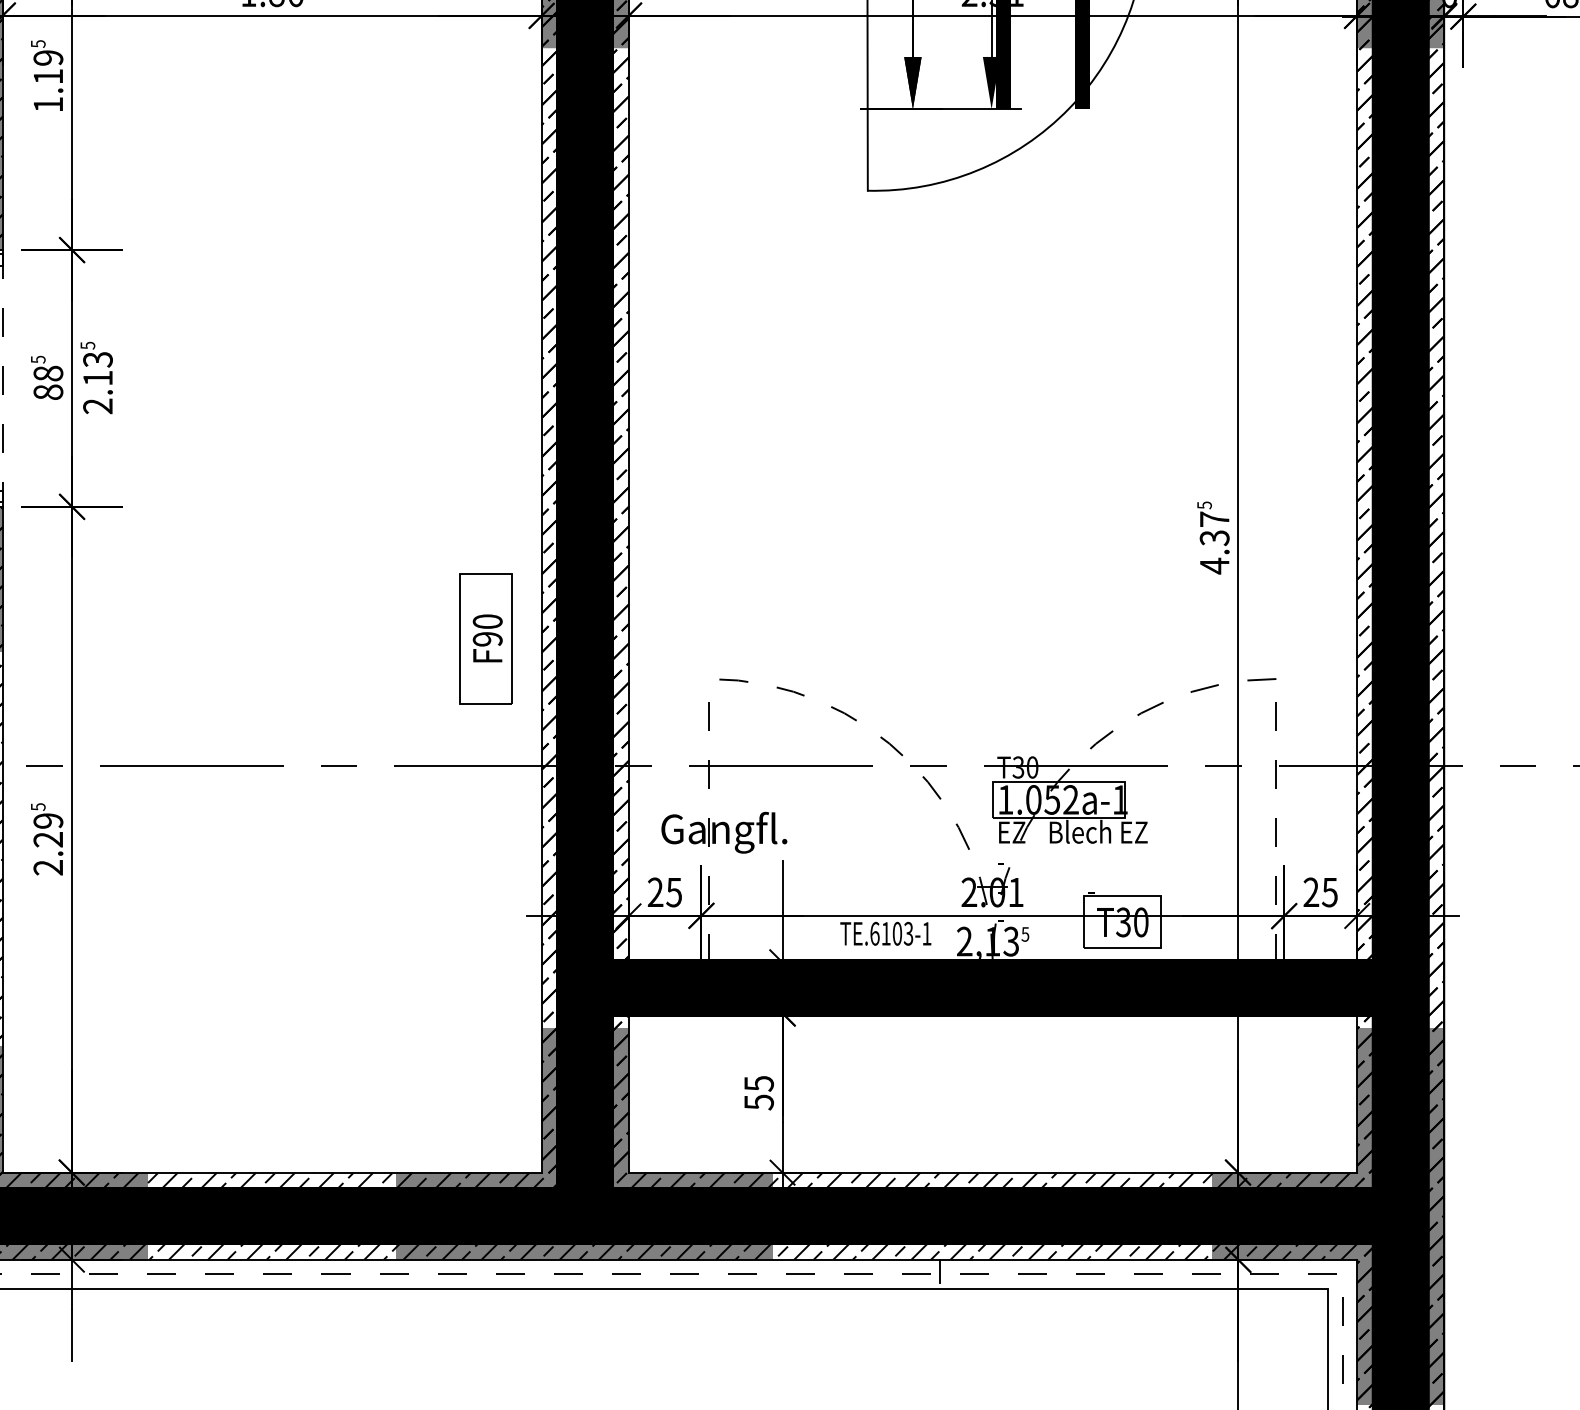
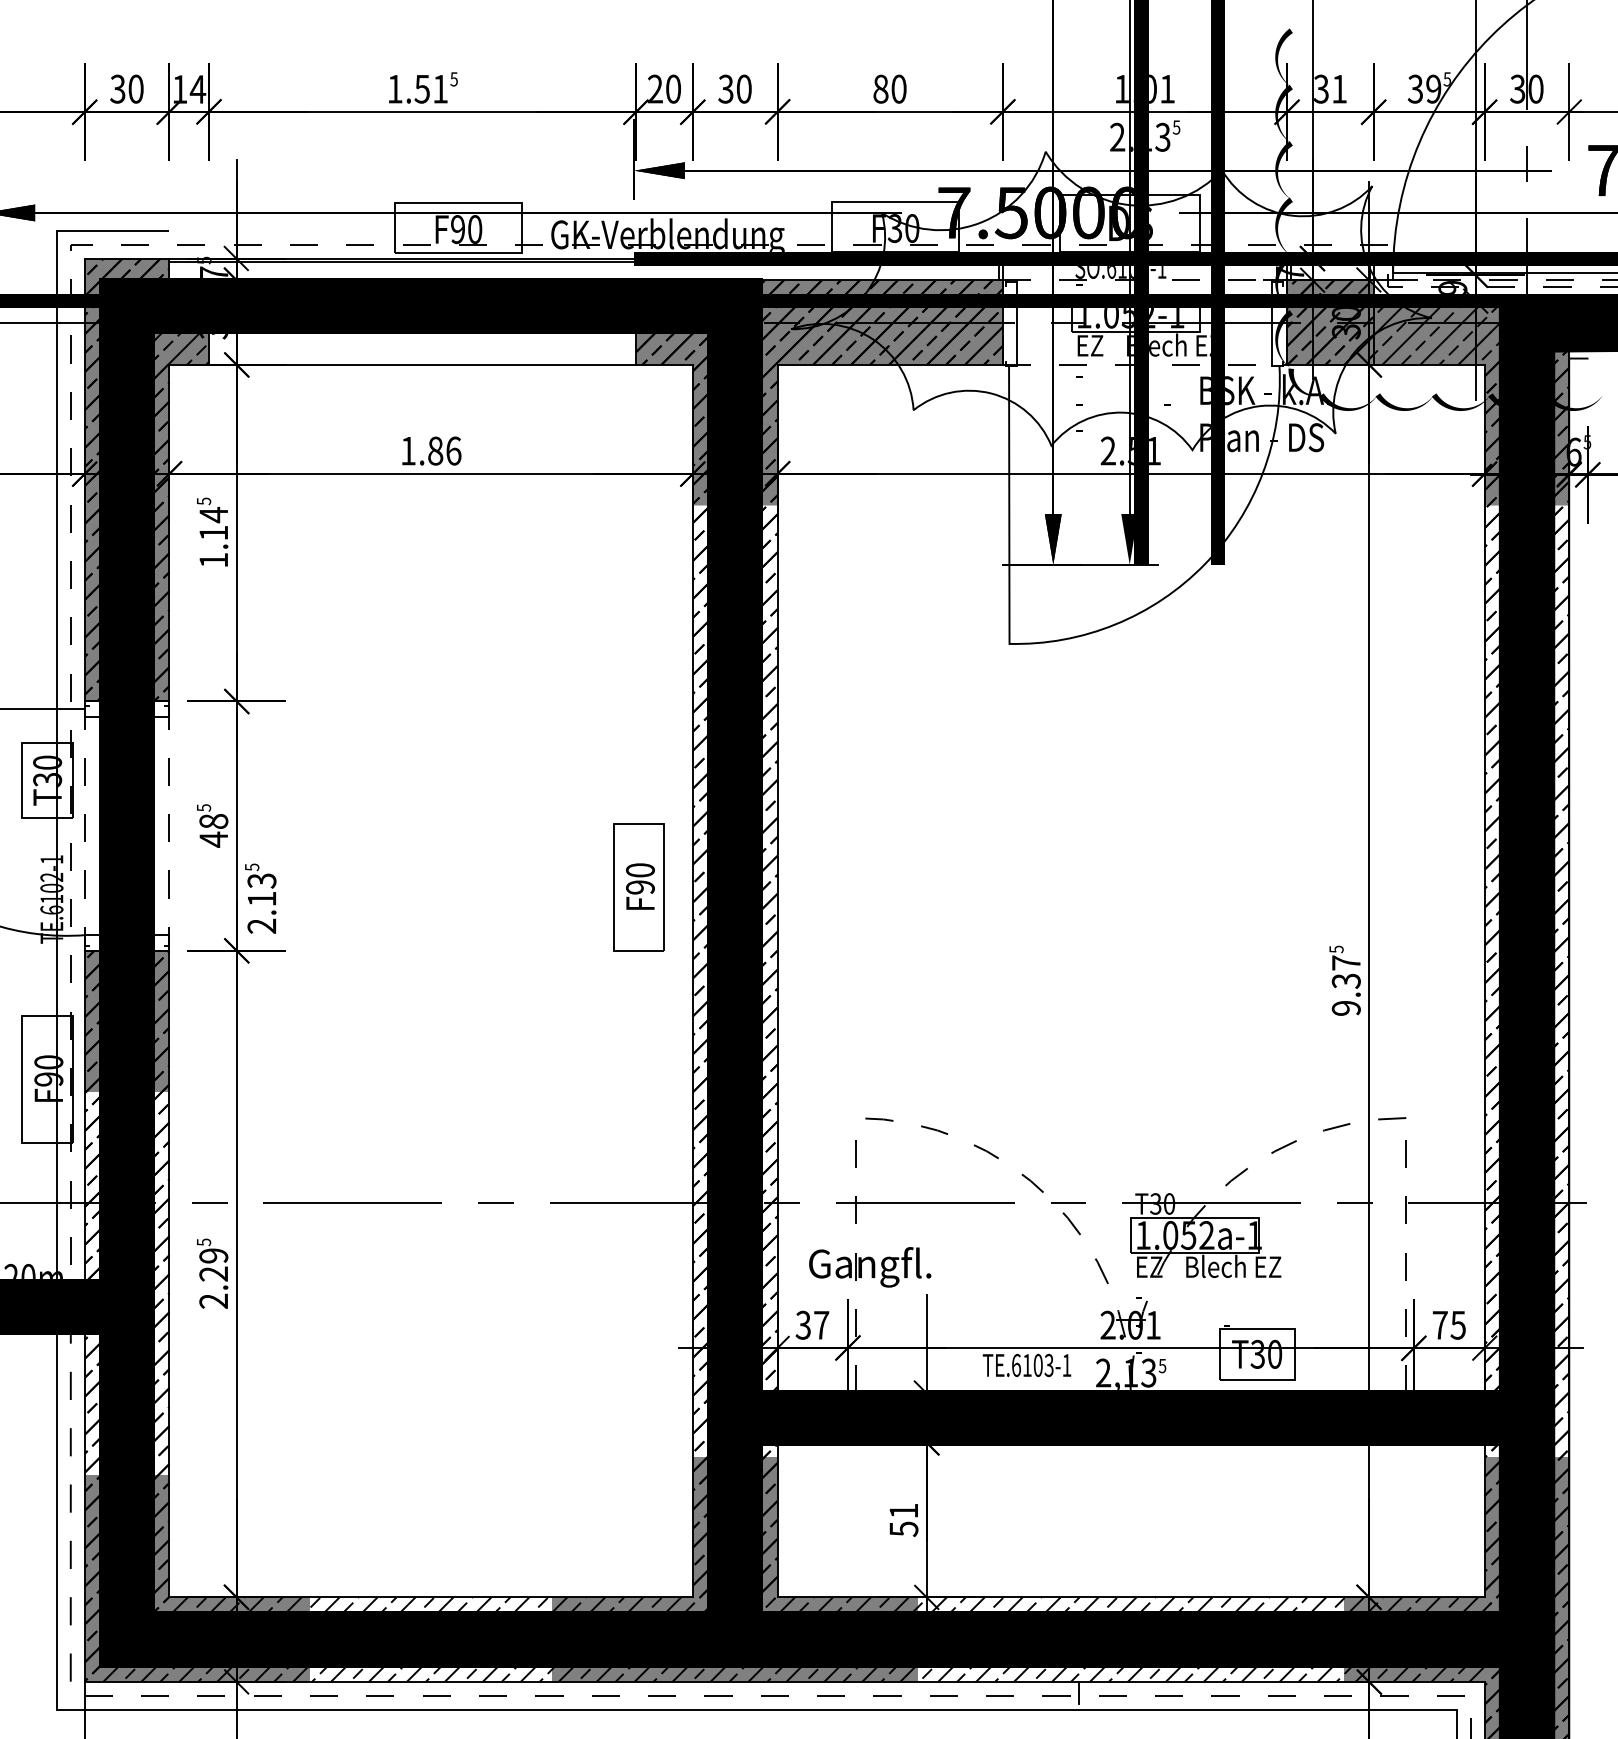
text: (48, 57) -> (213, 514), 1.19 -> 1.14
text: (96, 377) -> (260, 898), moved
text: (48, 392) -> (213, 839), 88 -> 48
text: (1213, 566) -> (1345, 1008), 4.37 -> 9.37
part: (485, 639) -> (638, 887), moved
text: (1310, 891) -> (1439, 1324), 25 -> 75
text: (664, 892) -> (812, 1325), 25 -> 37
text: (758, 1083) -> (903, 1510), 55 -> 51

